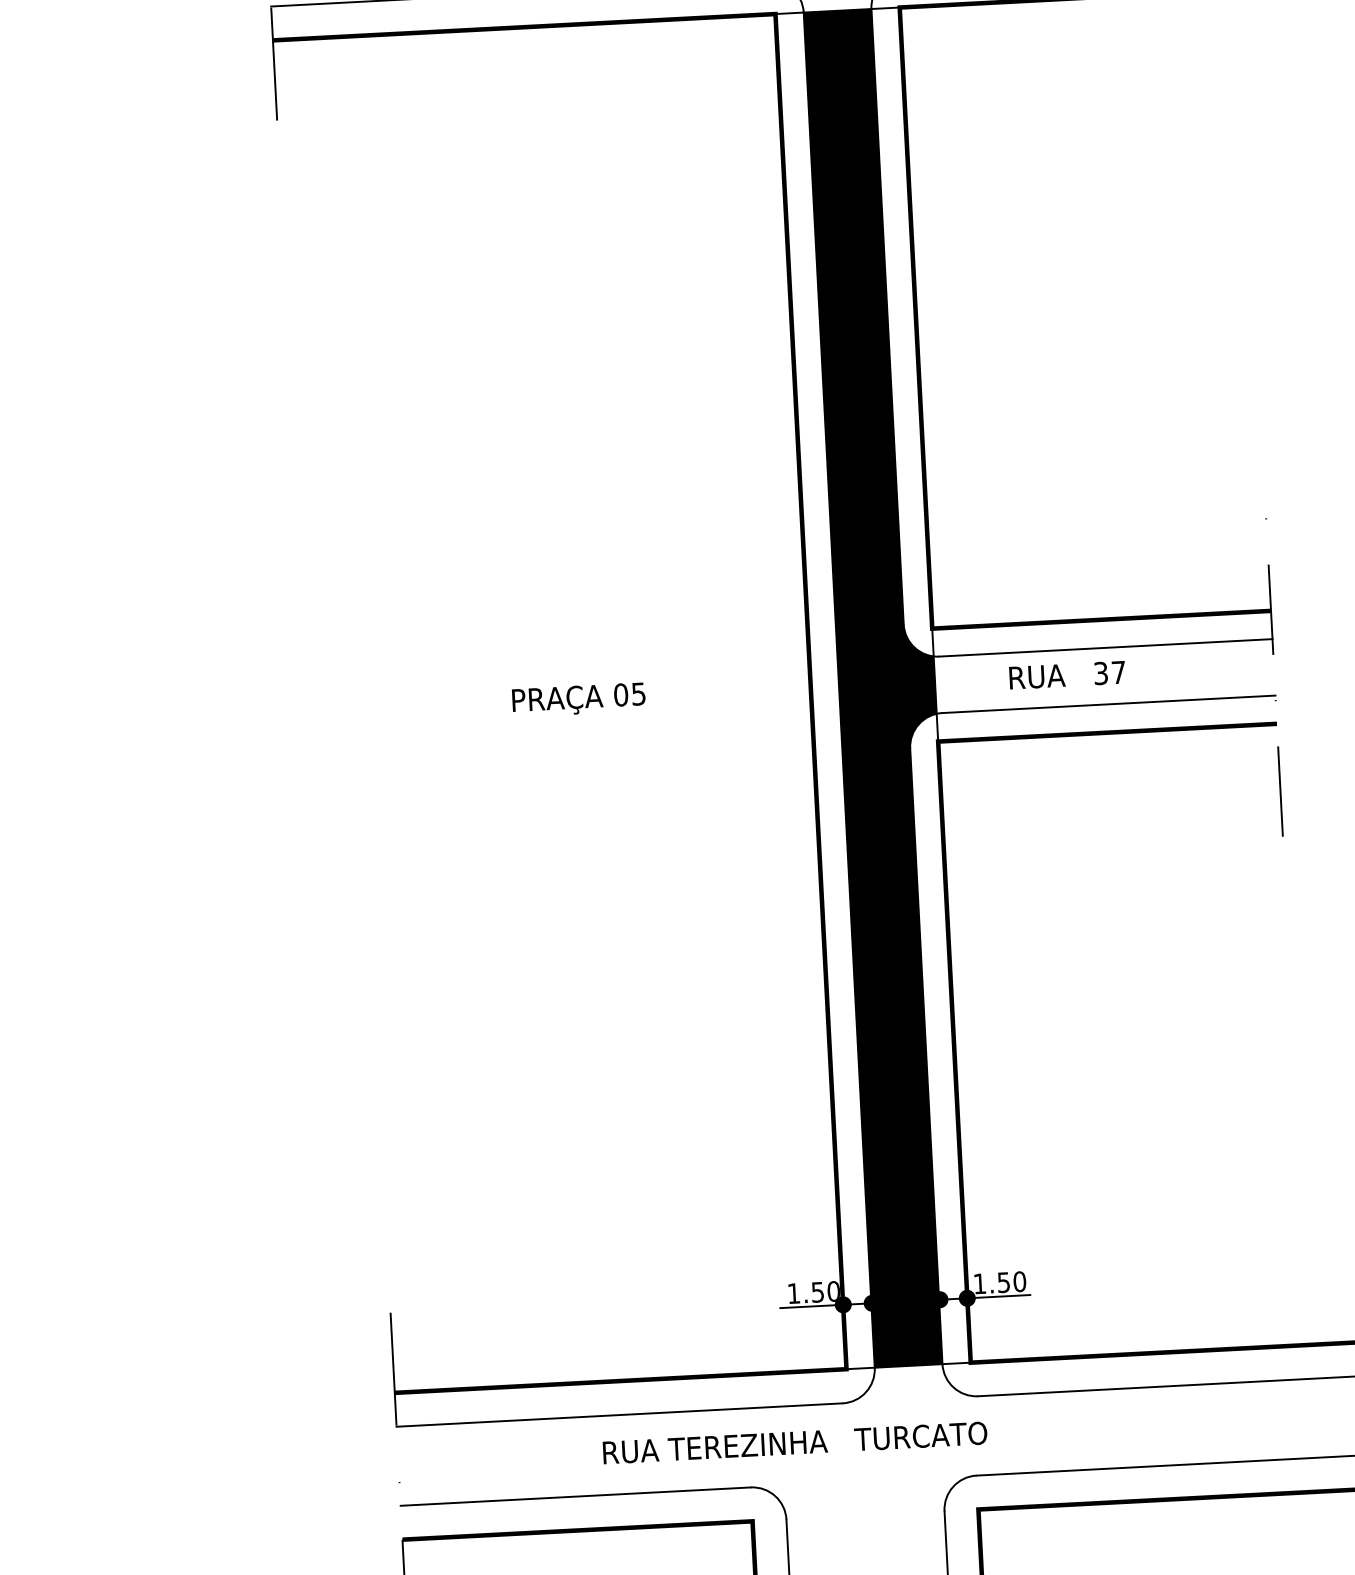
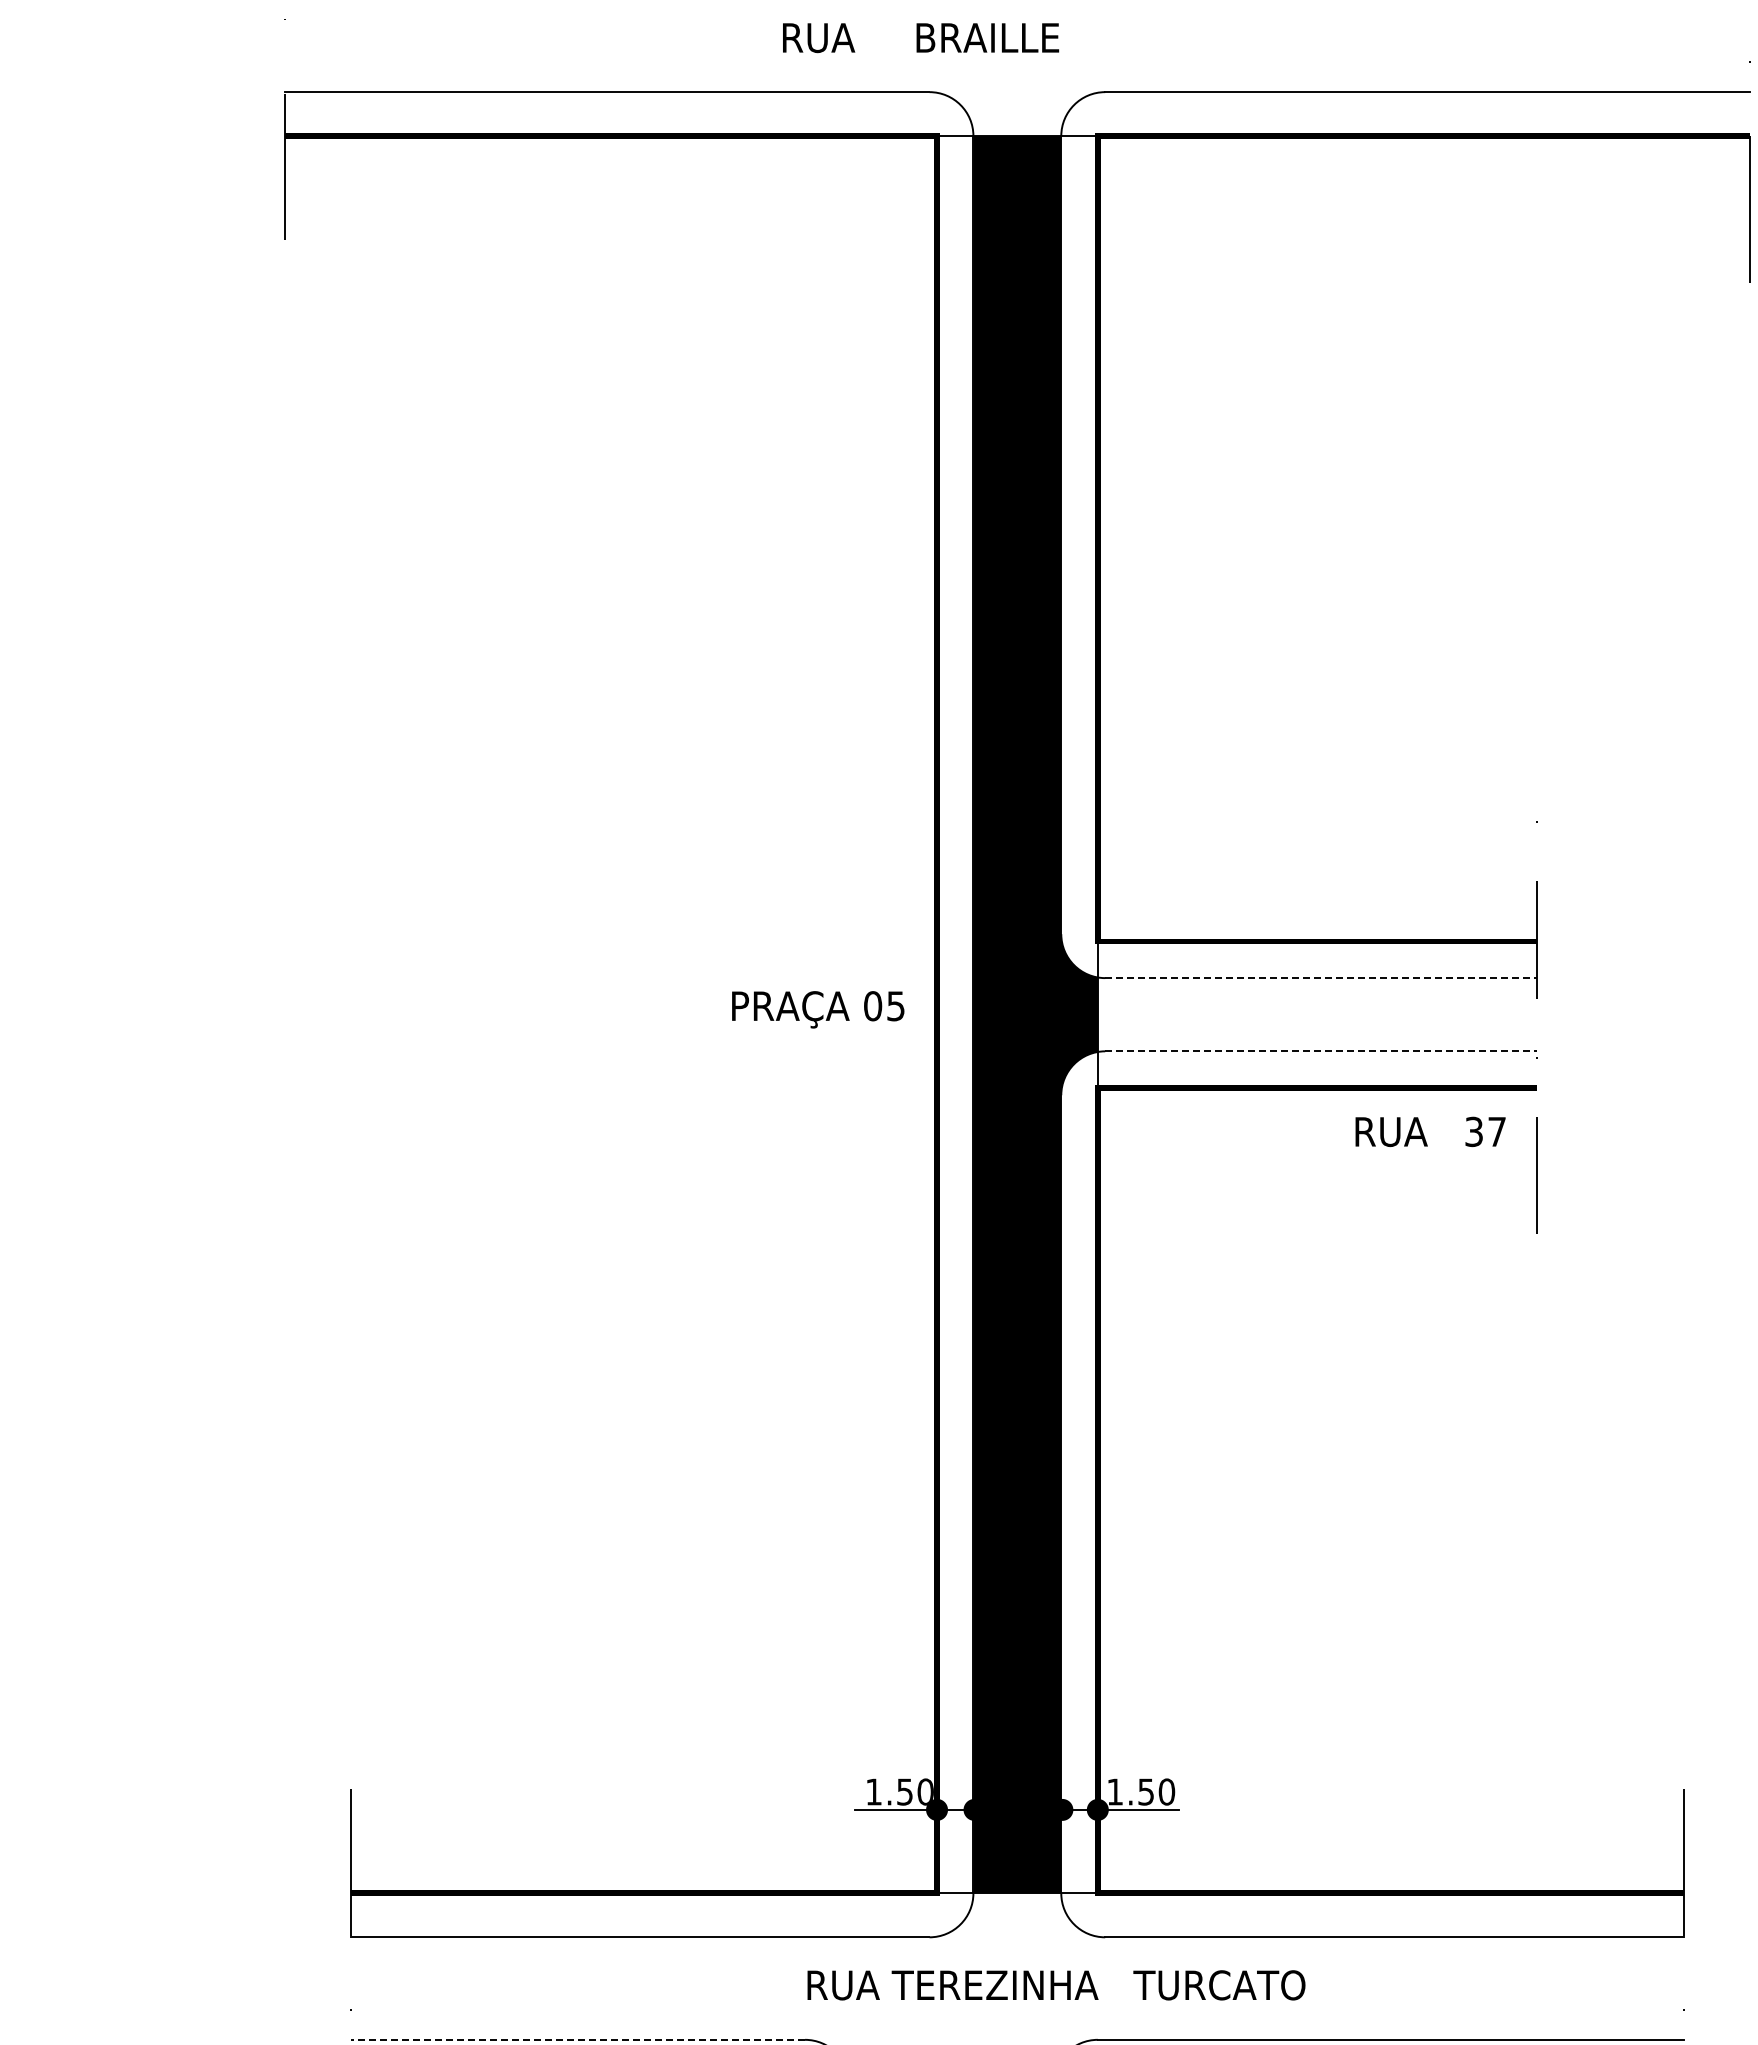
line: (1106, 648) -> (1321, 978), solid -> dashed
text: (1067, 674) -> (1430, 1131), moved
text: (579, 699) -> (818, 1009), moved
line: (1109, 704) -> (1321, 1051), solid -> dashed
text: (795, 1443) -> (1056, 1985), moved
line: (576, 1496) -> (578, 2039), solid -> dashed

